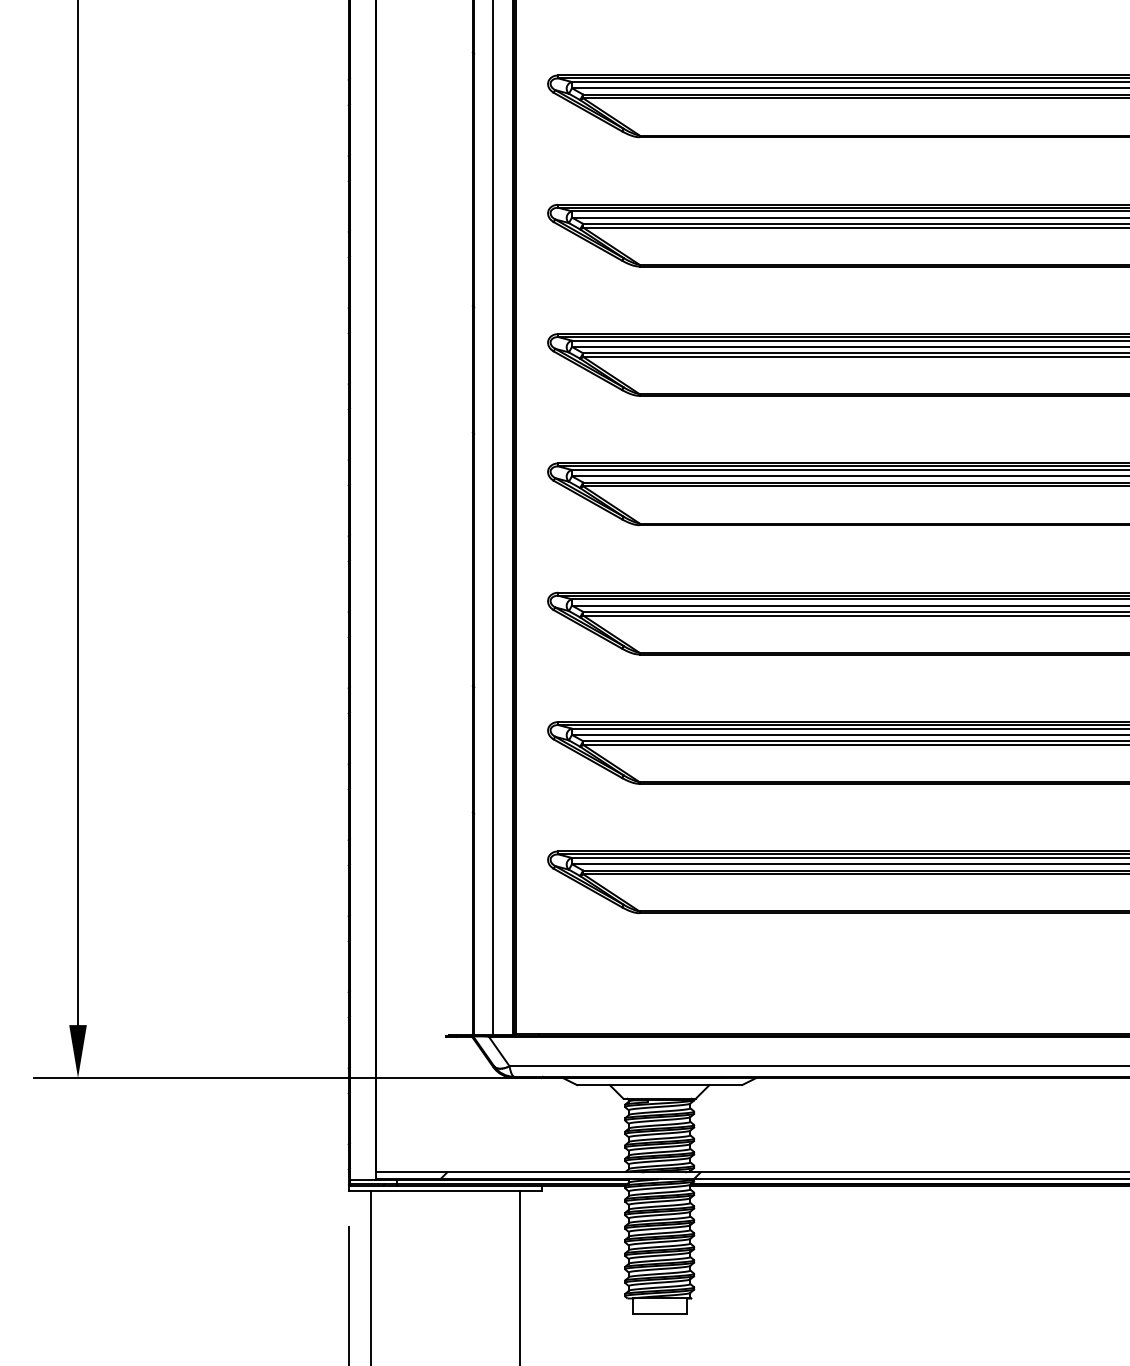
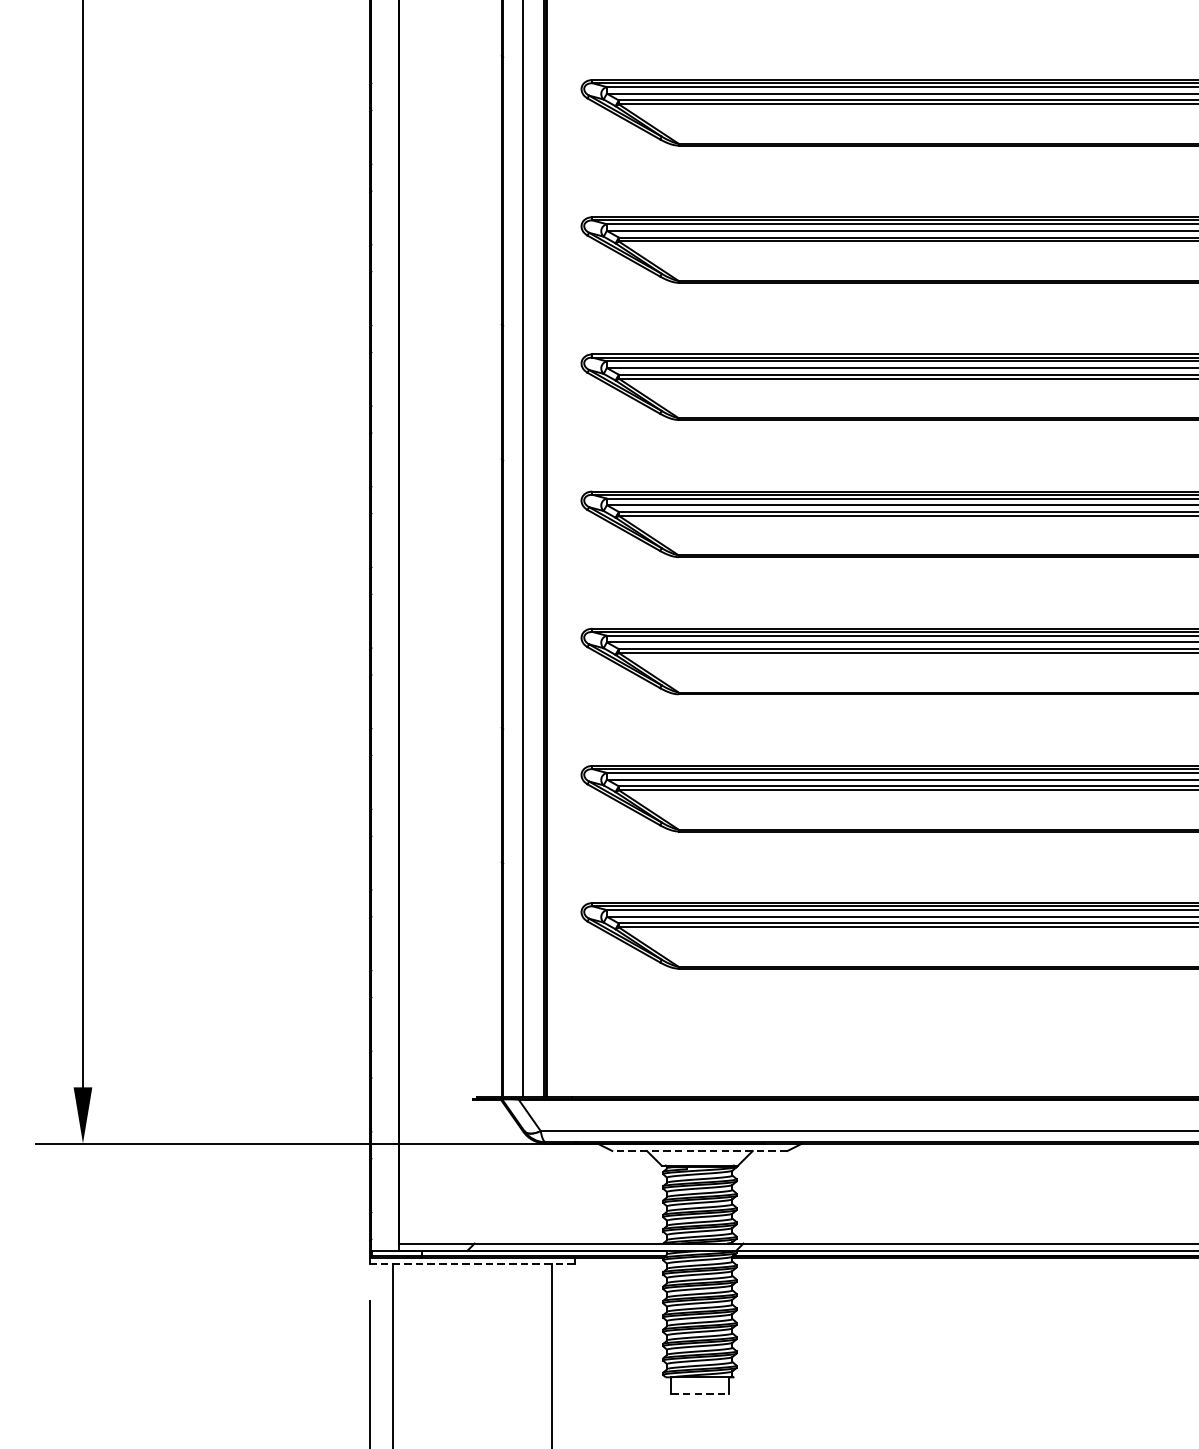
line: (659, 1085) -> (699, 1151), solid -> dashed
line: (444, 1191) -> (471, 1263), solid -> dashed
line: (660, 1313) -> (700, 1393), solid -> dashed

